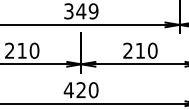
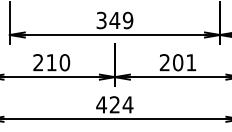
text: (146, 50) -> (184, 62), 210 -> 201
text: (93, 89) -> (127, 104), 420 -> 424

